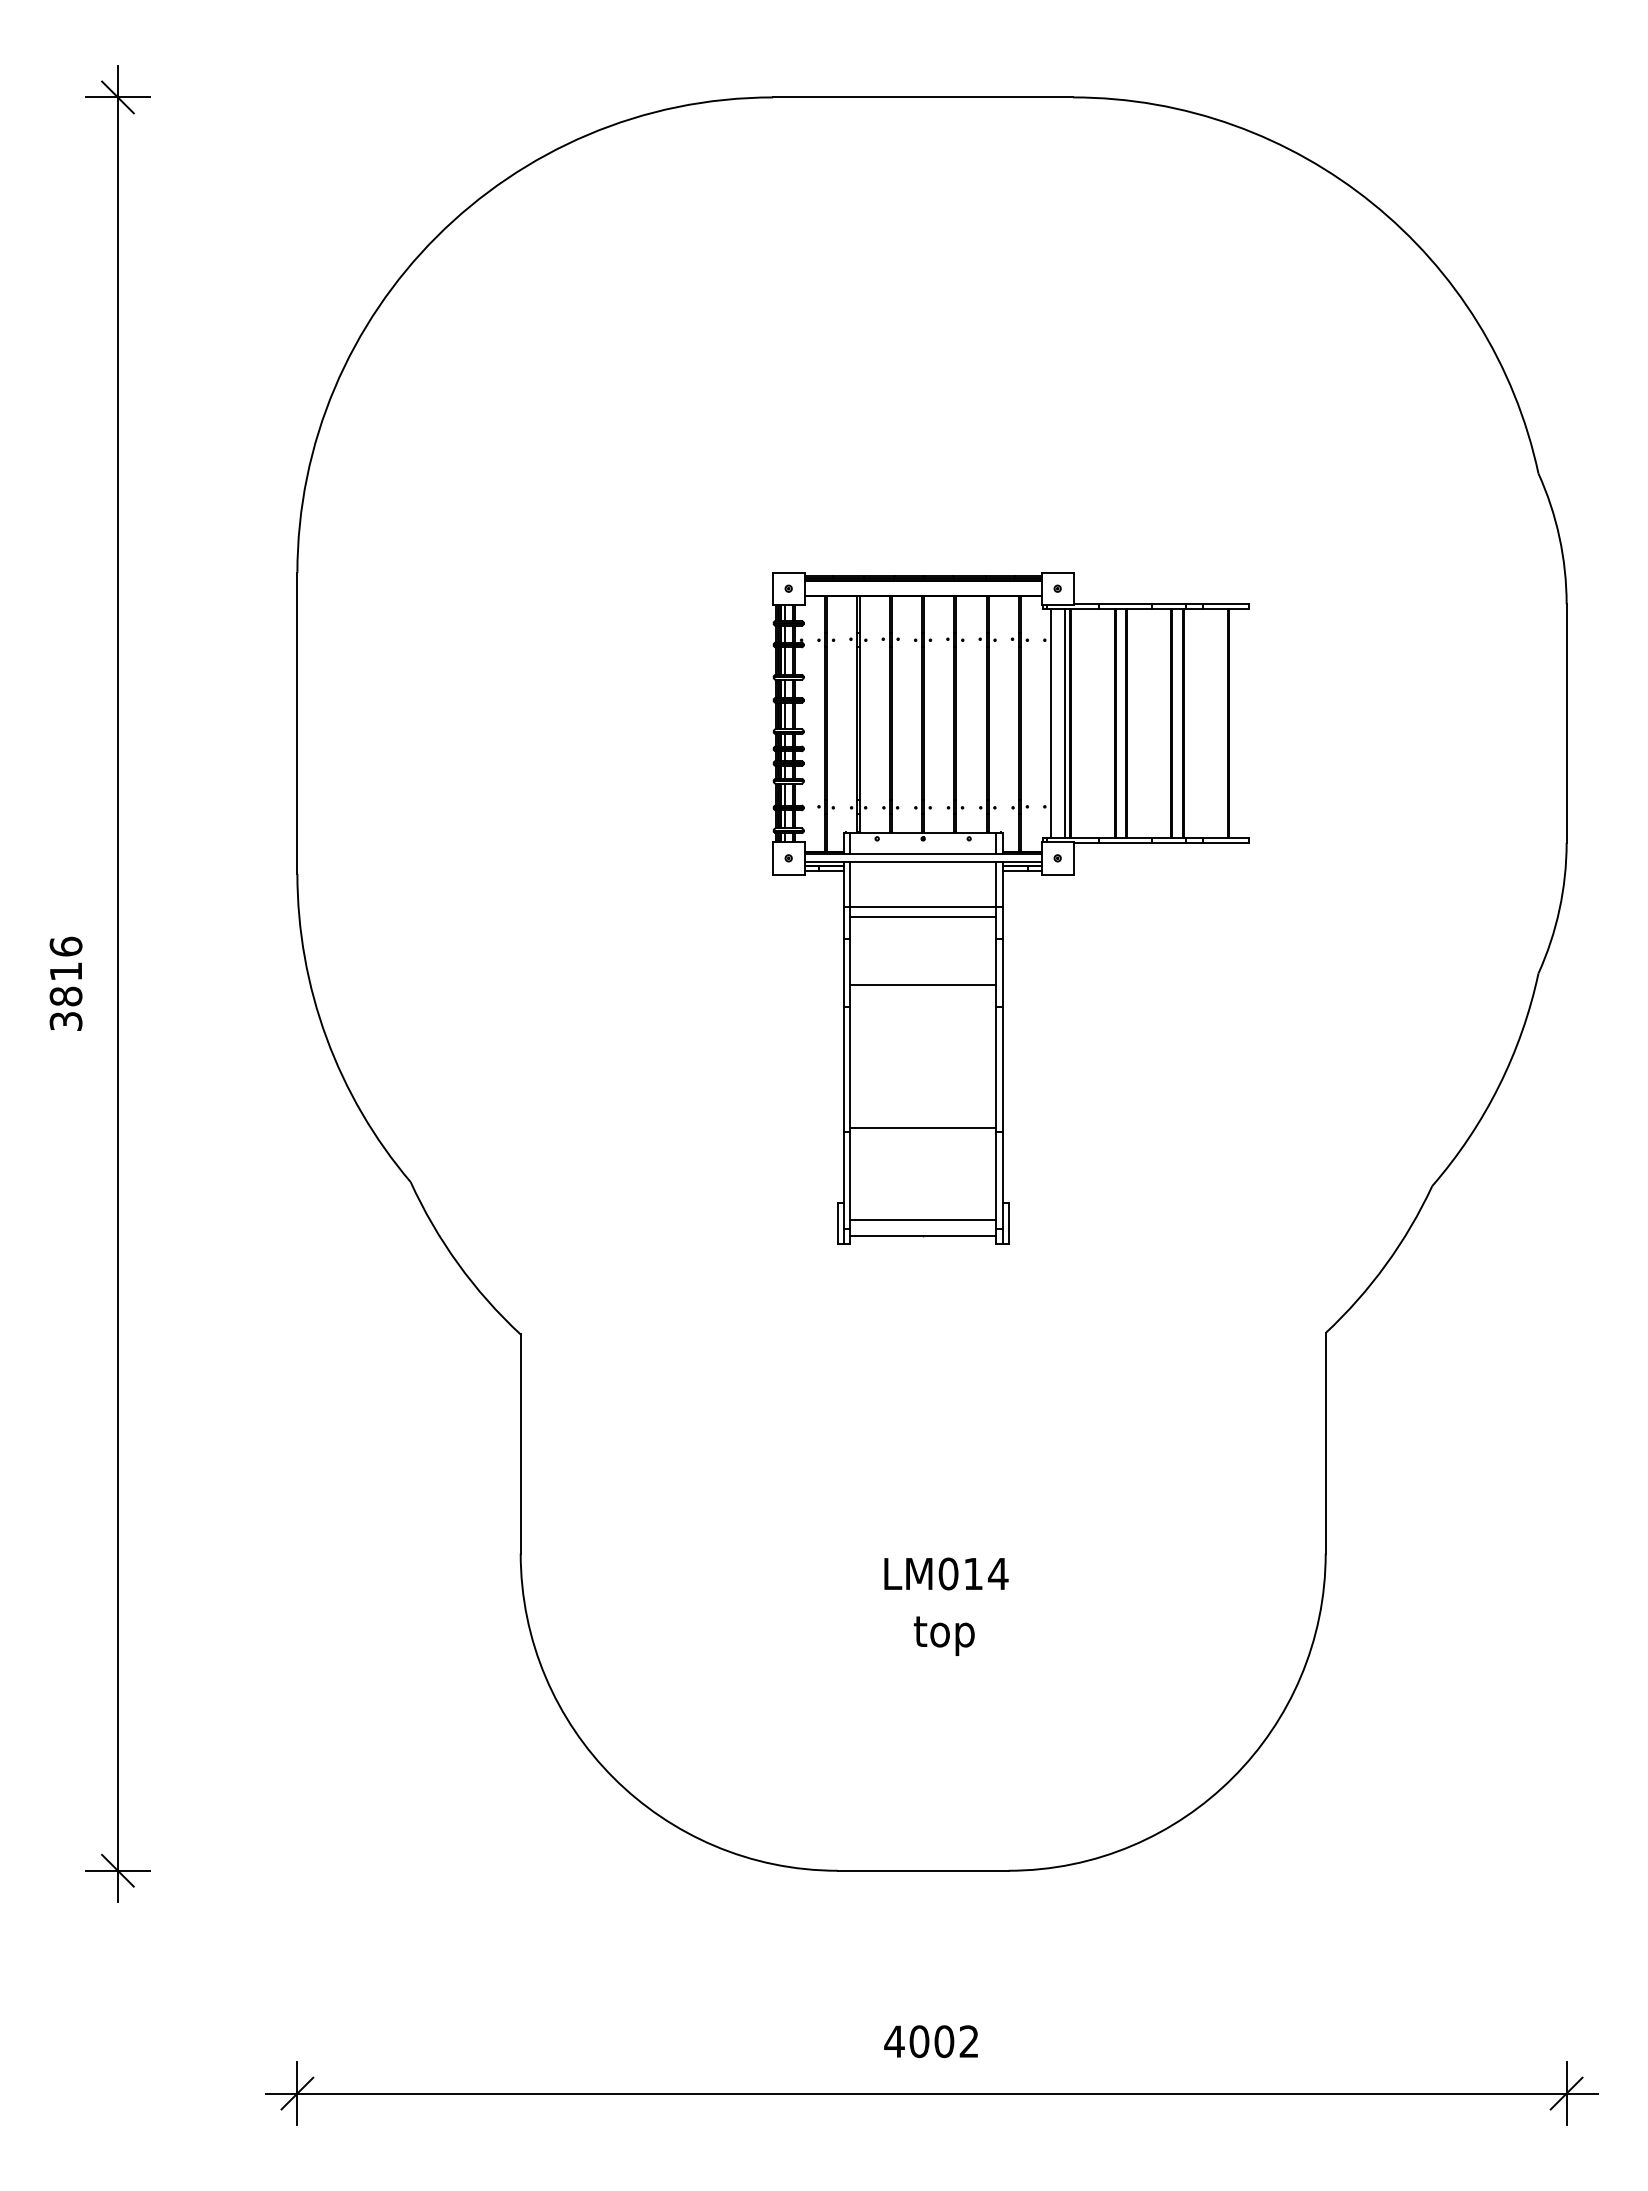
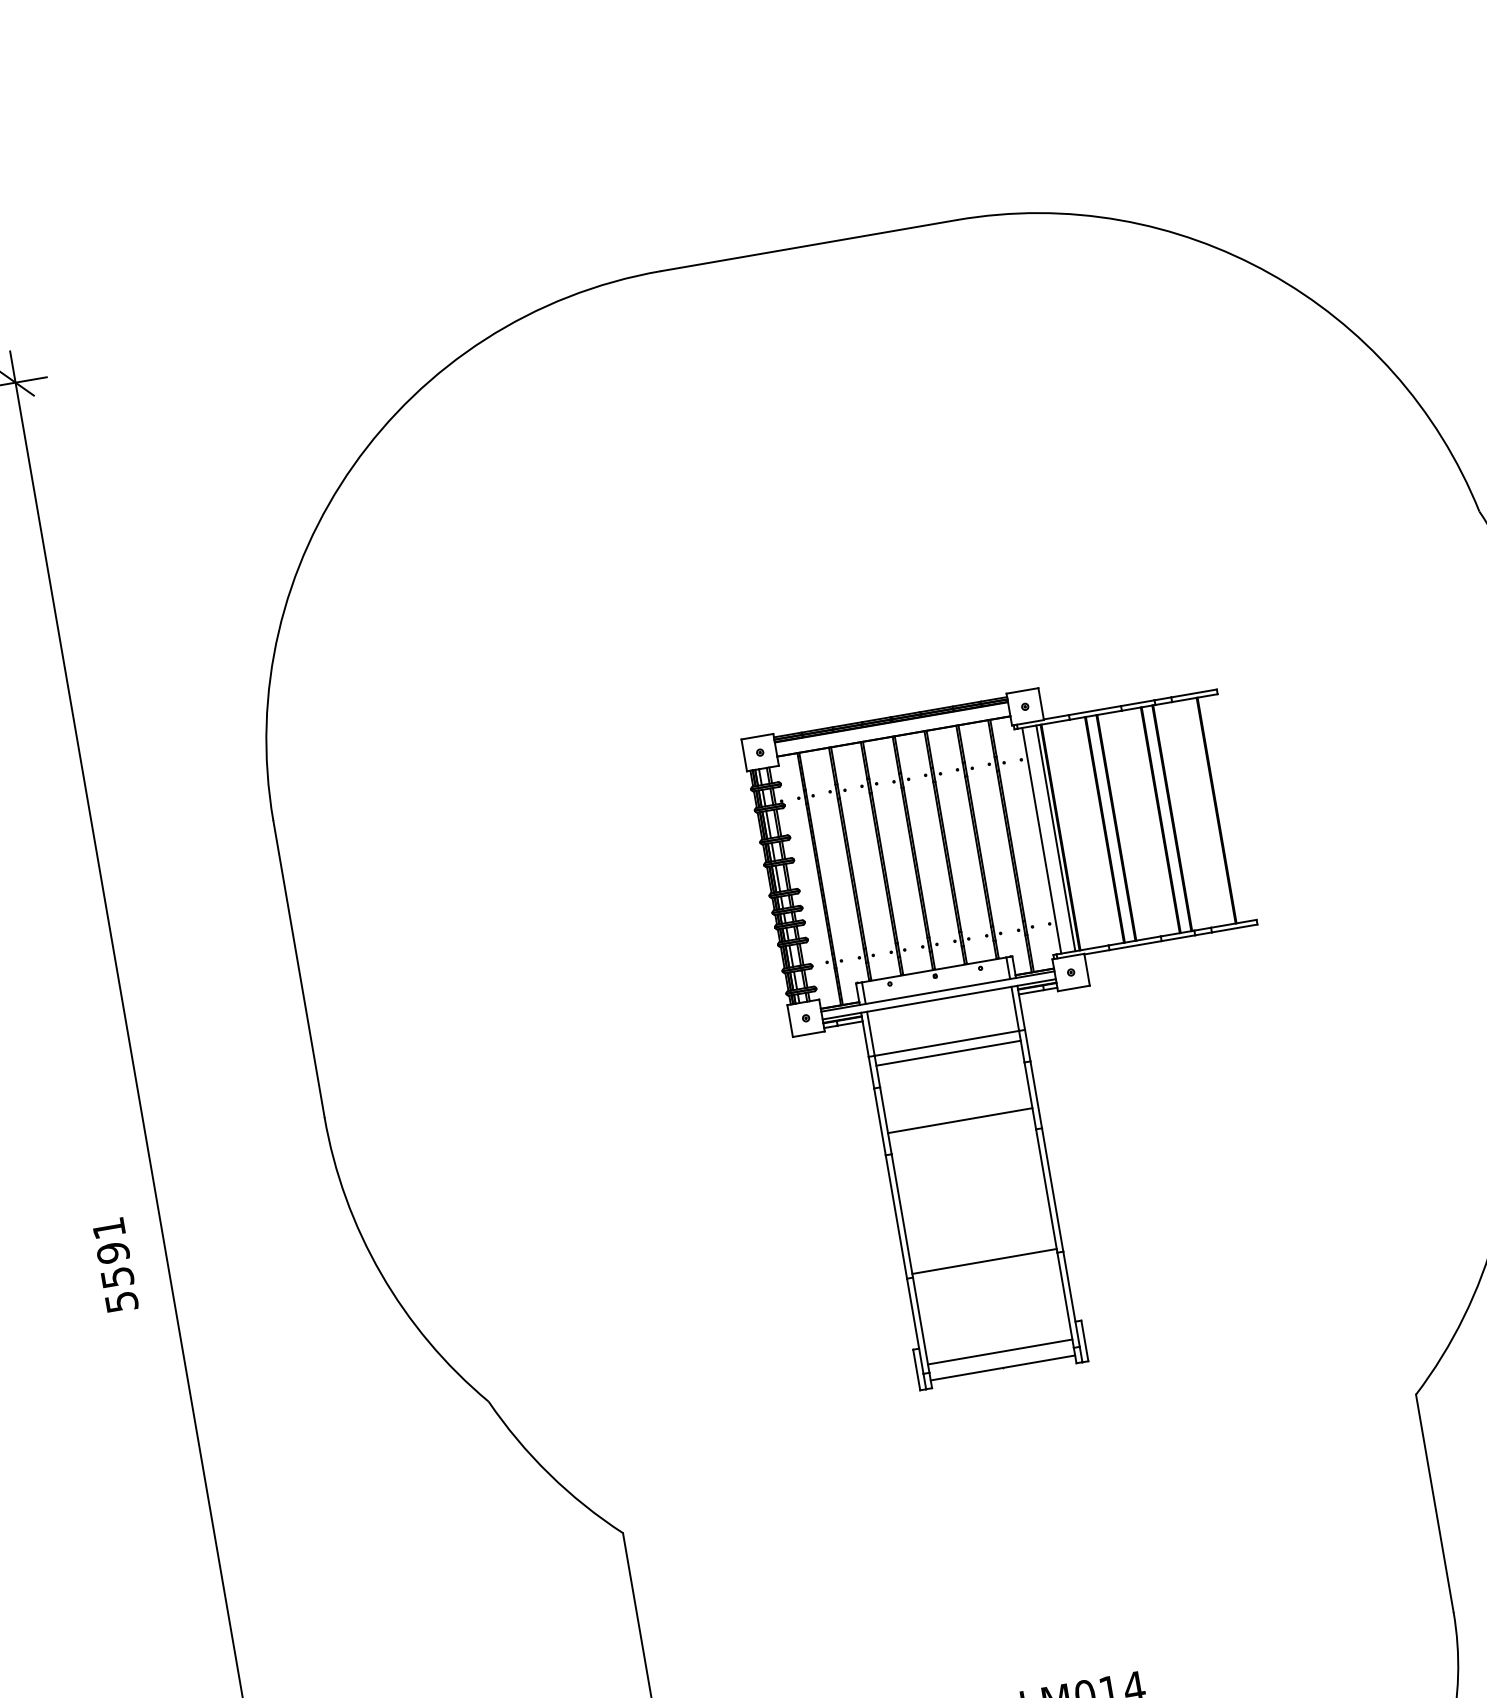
text: (65, 983) -> (114, 1264), 3816 -> 5591

